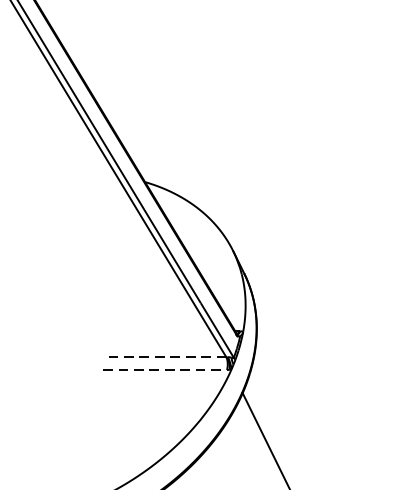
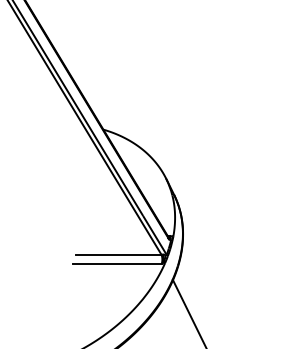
line: (166, 357) -> (118, 254), dashed -> solid
line: (166, 369) -> (118, 263), dashed -> solid

